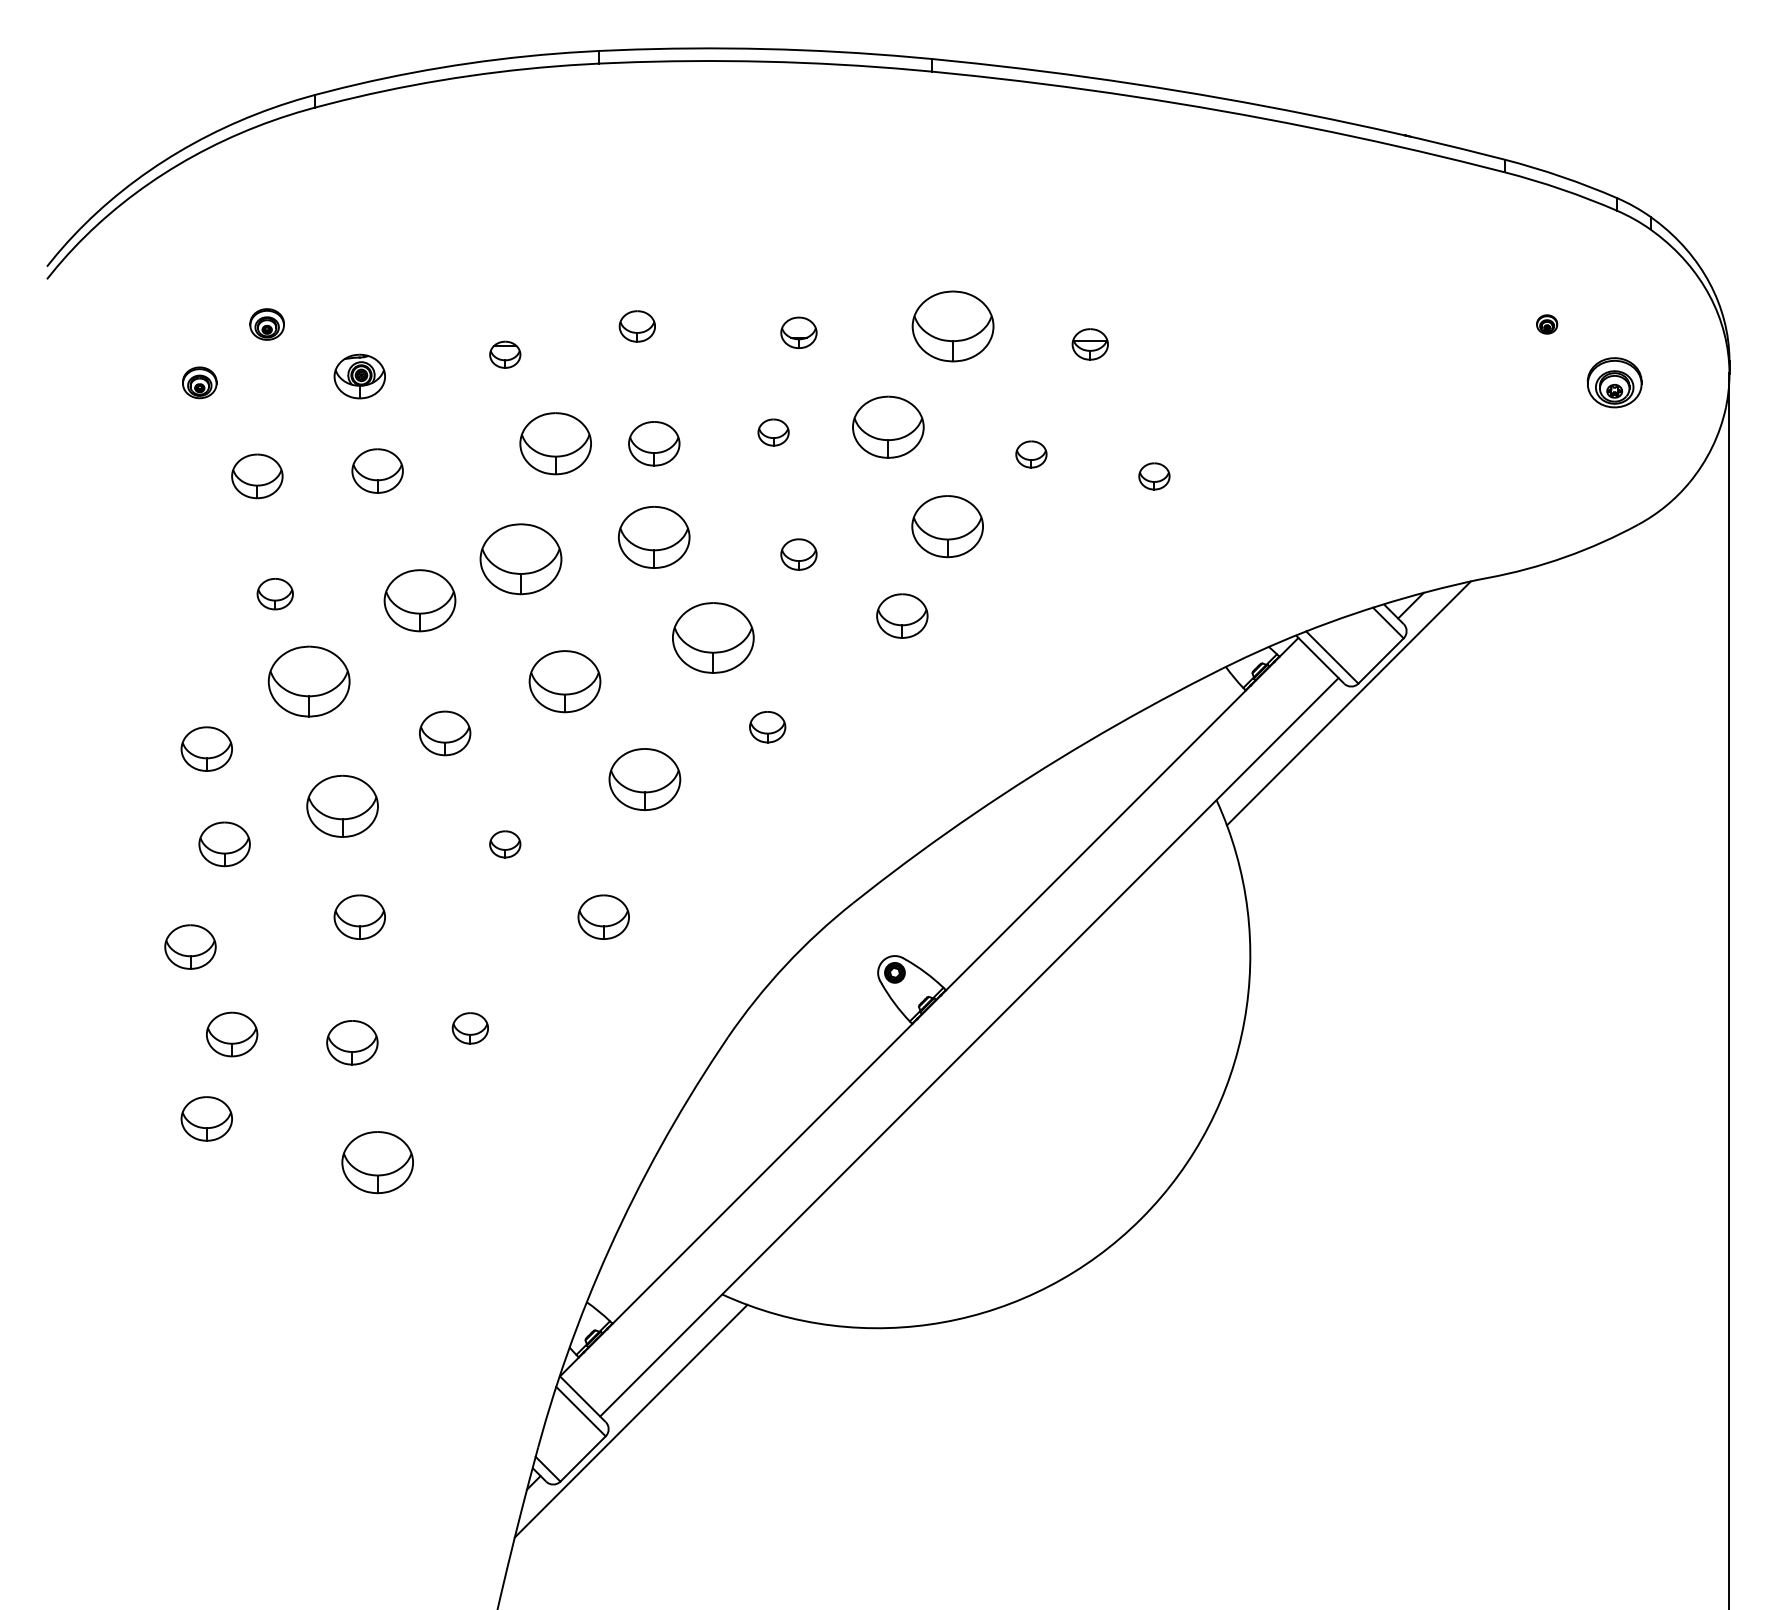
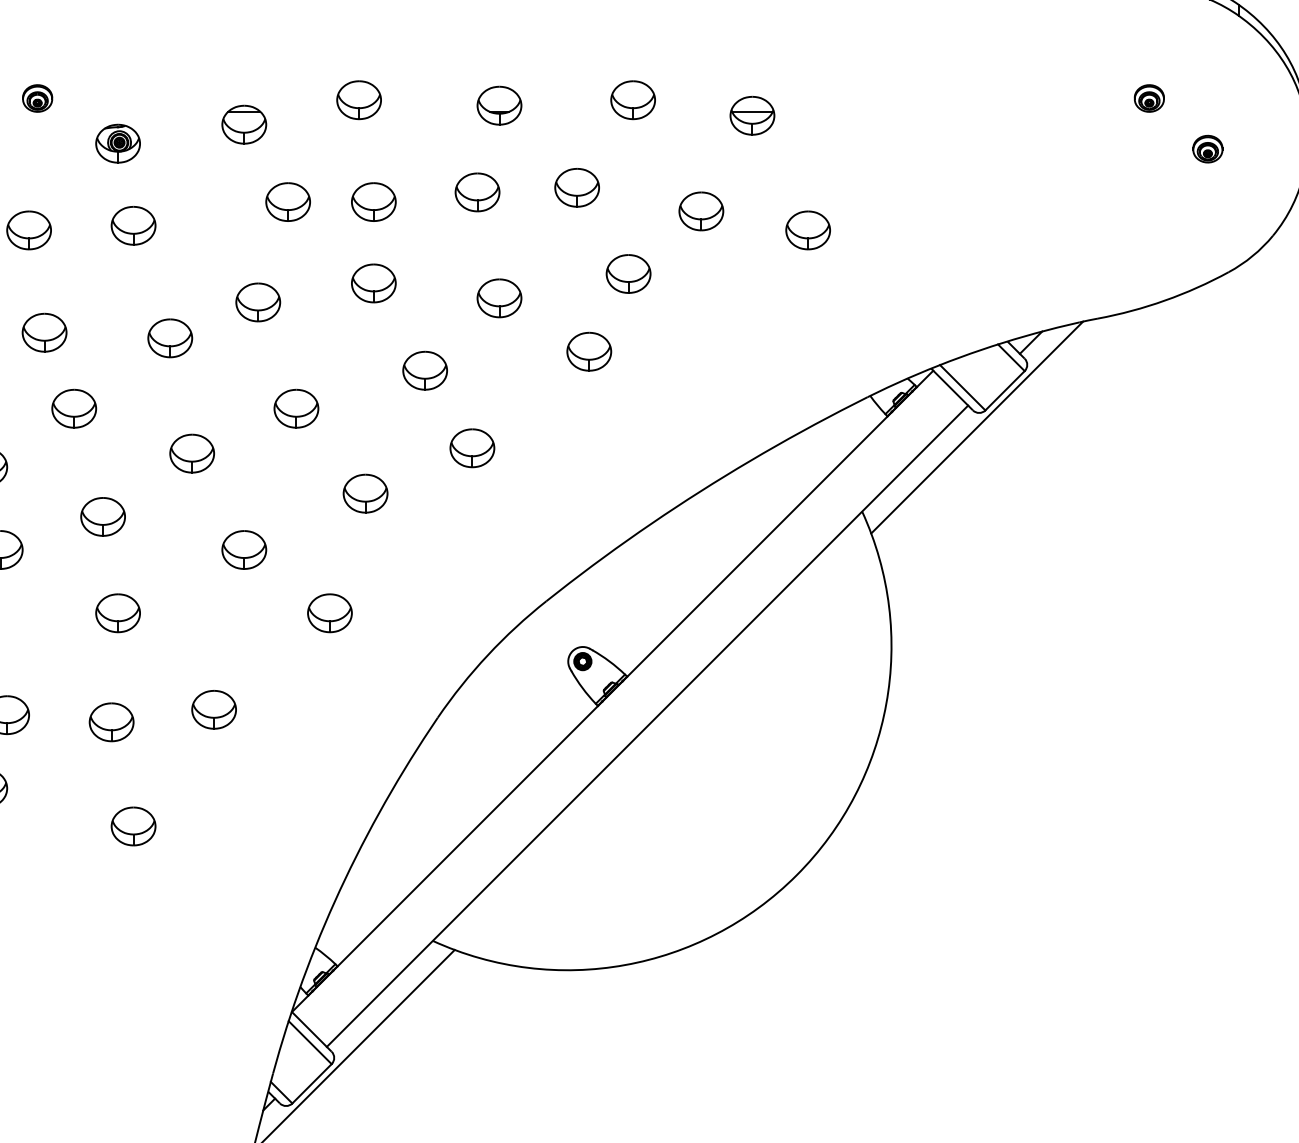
part: (1546, 324) -> (1148, 98), size x1.67
part: (637, 326) -> (359, 100), size x1.43
part: (952, 326) -> (632, 100), size x0.62
part: (798, 332) -> (499, 105), size x1.43
part: (1090, 344) -> (752, 115), size x1.43
part: (505, 354) -> (244, 124), size x1.67
part: (1614, 382) -> (1207, 148), size x0.62
part: (888, 427) -> (577, 187), size x0.71
part: (773, 432) -> (477, 192), size x1.67
part: (555, 443) -> (288, 201), size x0.71
part: (1031, 454) -> (701, 211), size x1.67
part: (1154, 476) -> (808, 230), size x1.67
part: (947, 526) -> (628, 273), size x0.71
part: (654, 537) -> (374, 283), size x0.71
part: (798, 554) -> (499, 298), size x1.43
part: (521, 559) -> (258, 302), size x0.62
part: (275, 593) -> (44, 332), size x1.43
part: (419, 600) -> (169, 338), size x0.71
part: (713, 637) -> (425, 370), size x0.62
part: (309, 681) -> (74, 408), size x0.62
part: (565, 681) -> (296, 408), size x0.71
part: (767, 726) -> (472, 447), size x1.43
part: (644, 779) -> (365, 493), size x0.71
part: (342, 805) -> (103, 516), size x0.71
part: (505, 844) -> (244, 550), size x1.67
part: (470, 1028) -> (214, 709), size x1.43
part: (377, 1162) -> (133, 826), size x0.71

